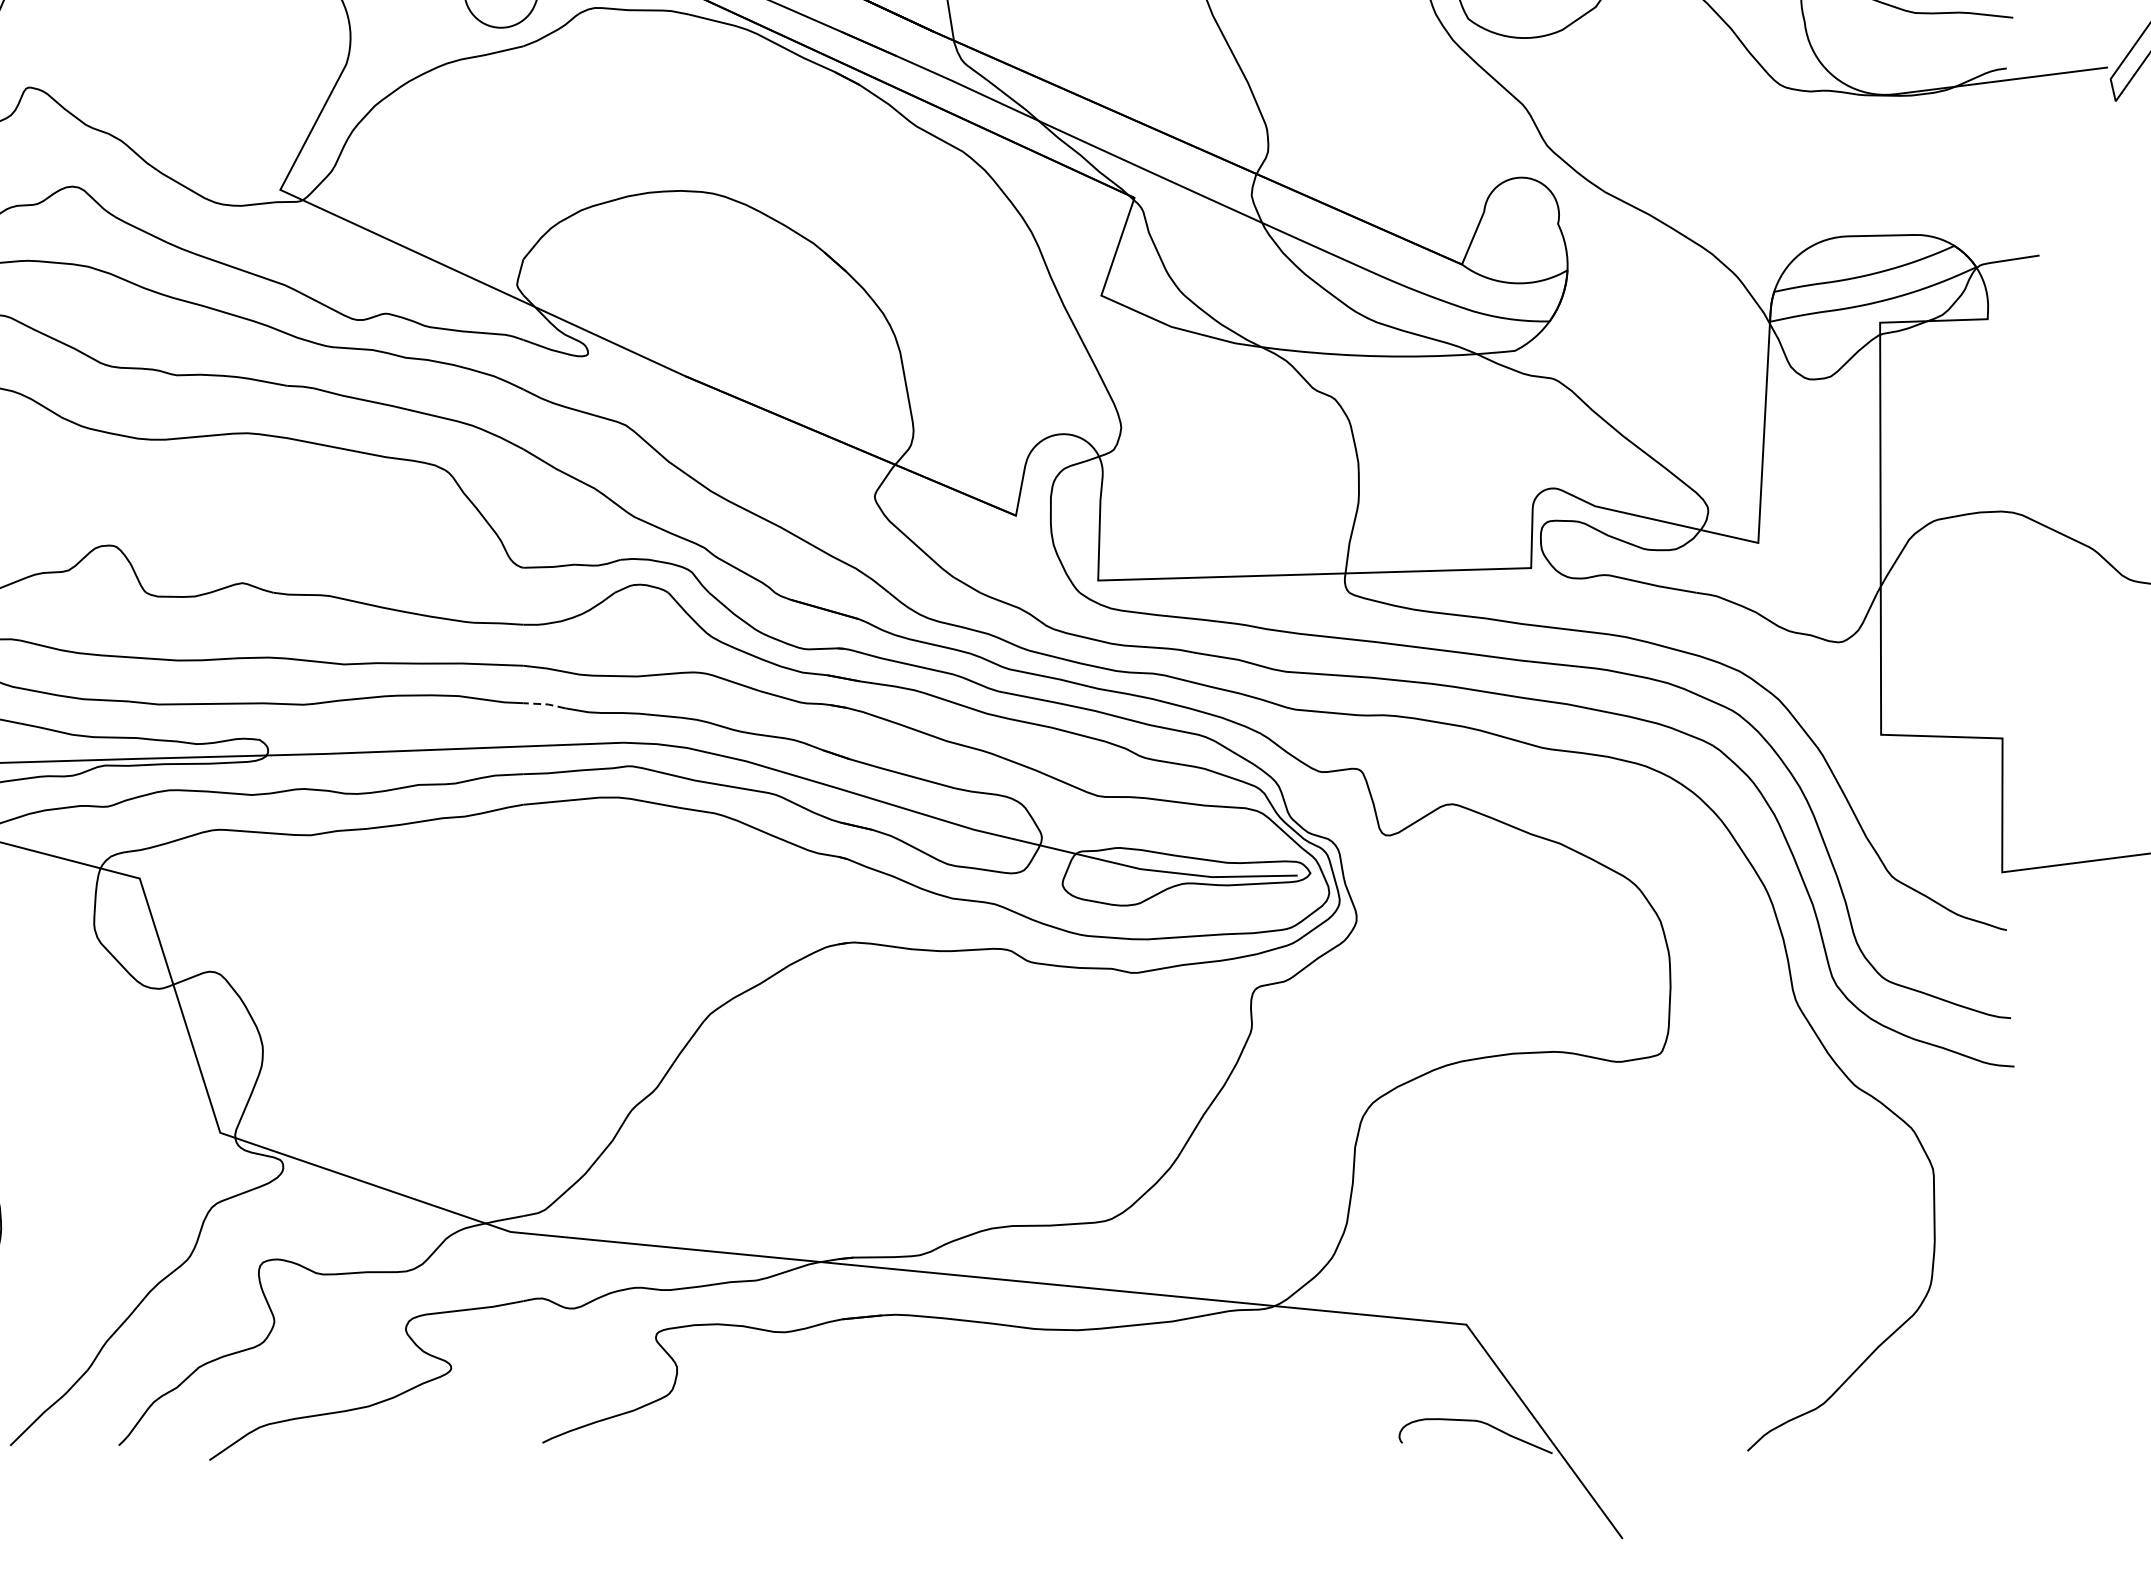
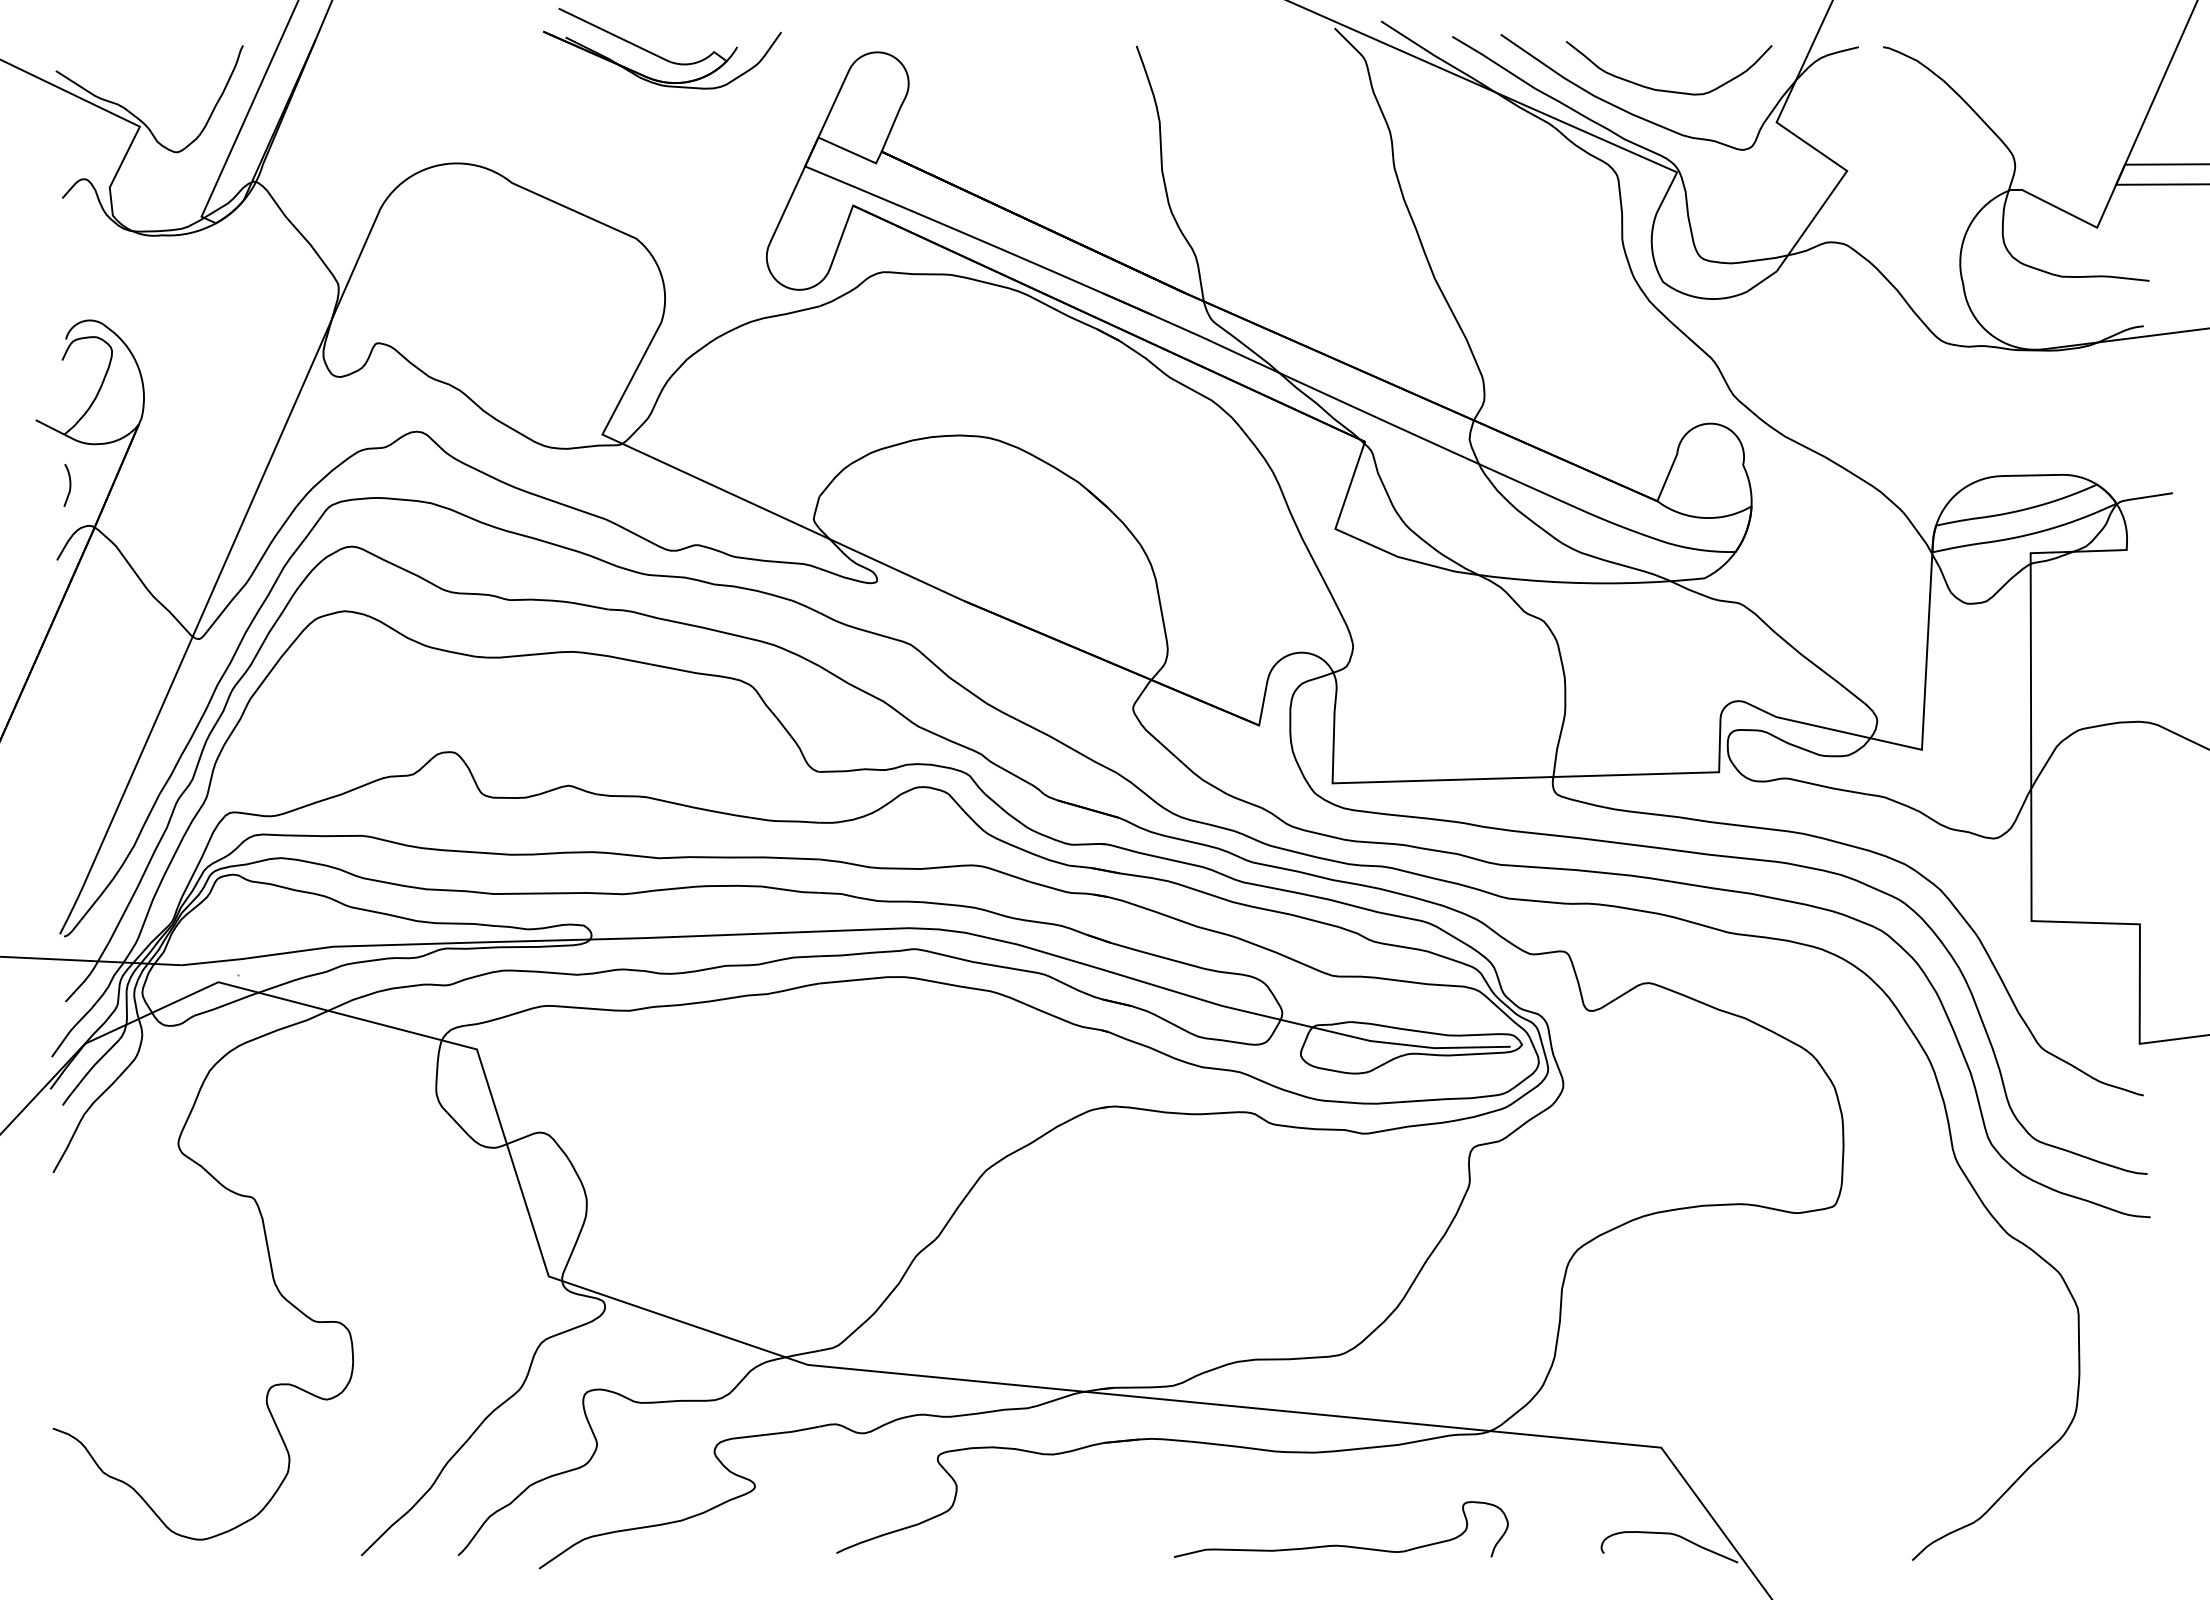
line: (544, 703) -> (838, 893), dashed -> solid
curve: (1103, 1433) -> (1337, 1544), added

